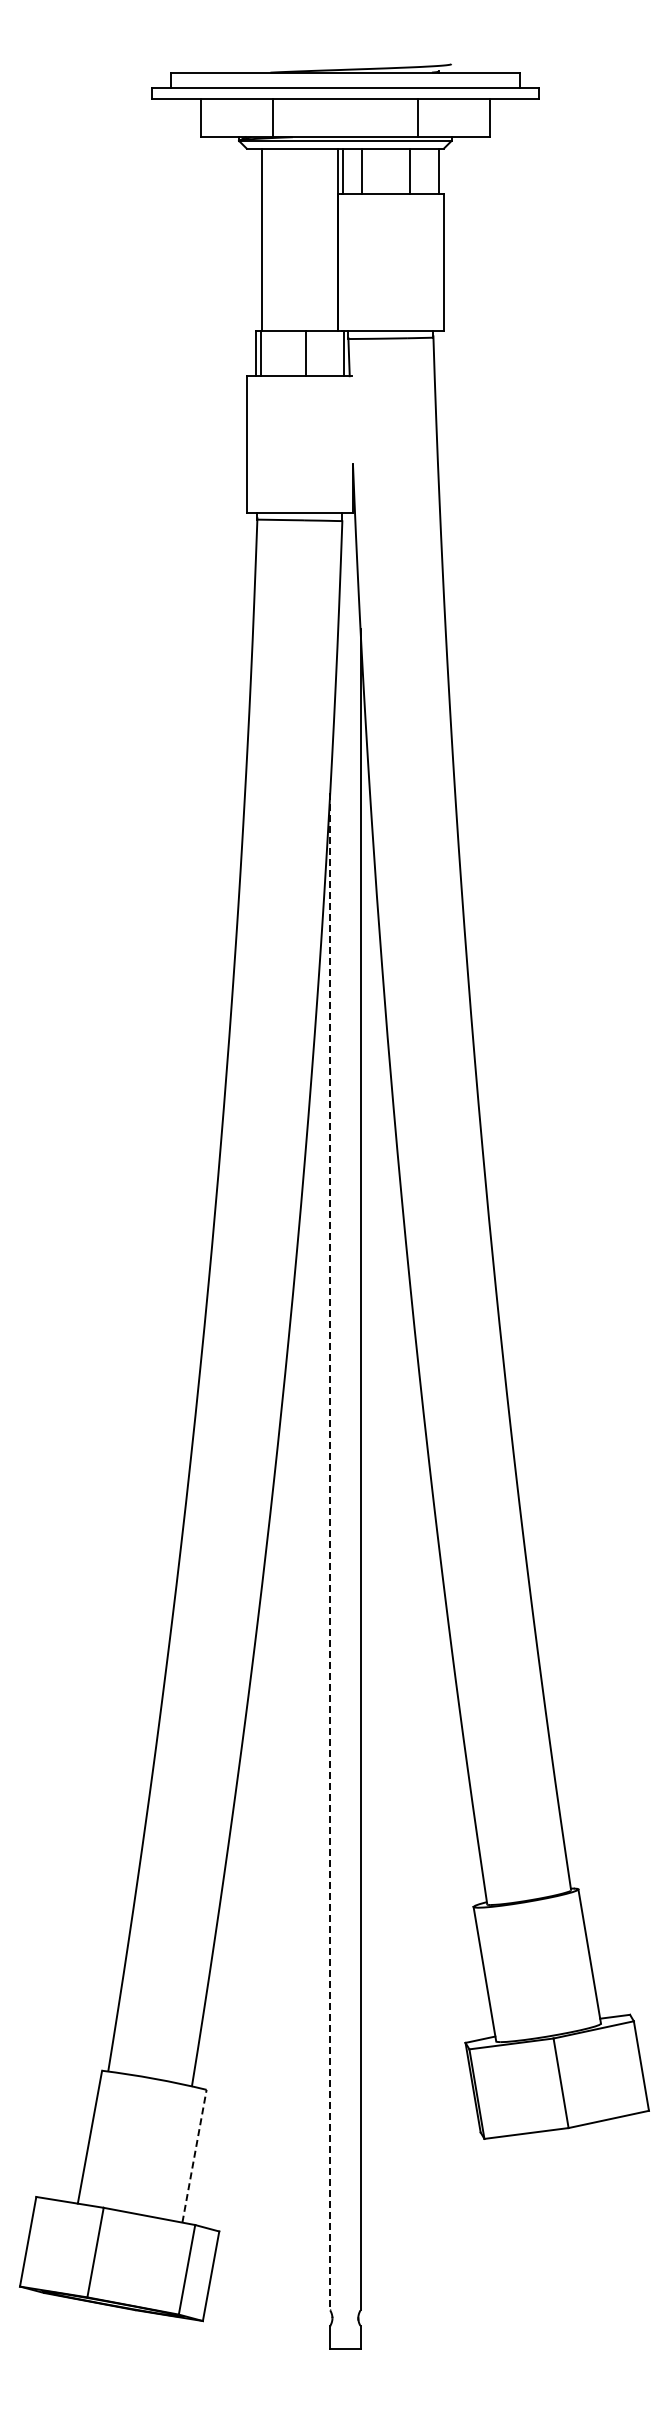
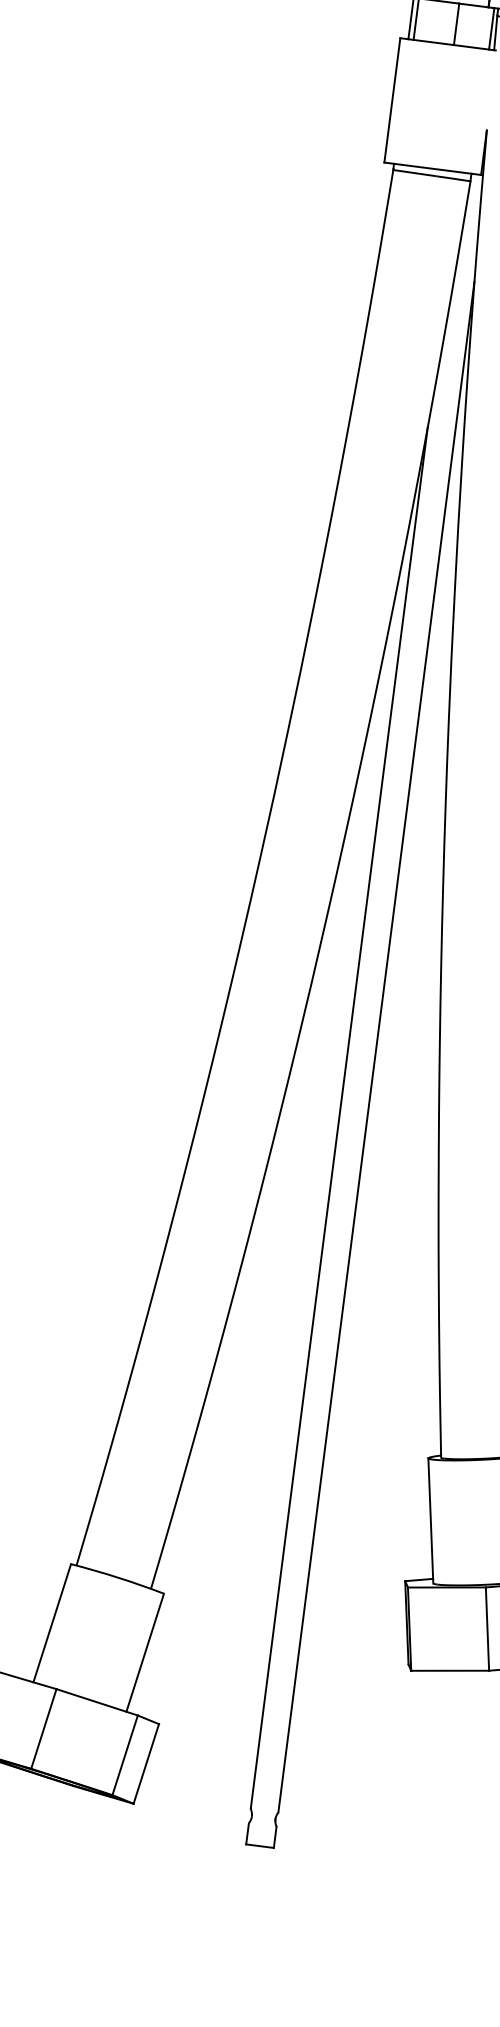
line: (330, 1551) -> (339, 1118), dashed -> solid
line: (194, 2155) -> (145, 1652), dashed -> solid

